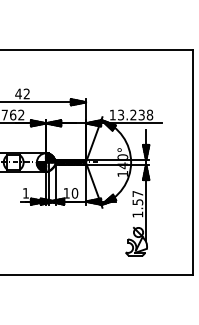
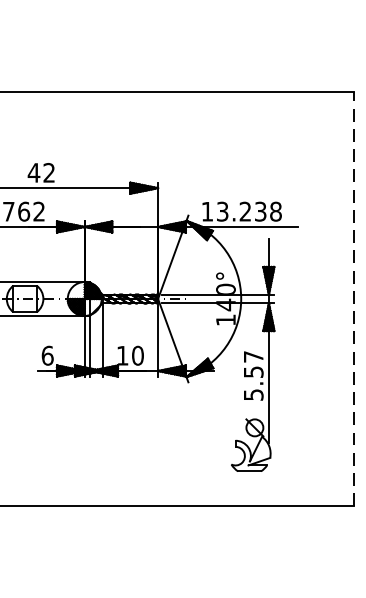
line: (192, 162) -> (354, 299), solid -> dashed
text: (25, 193) -> (46, 356), 1 -> 6
text: (137, 214) -> (252, 394), 1.57 -> 5.57

